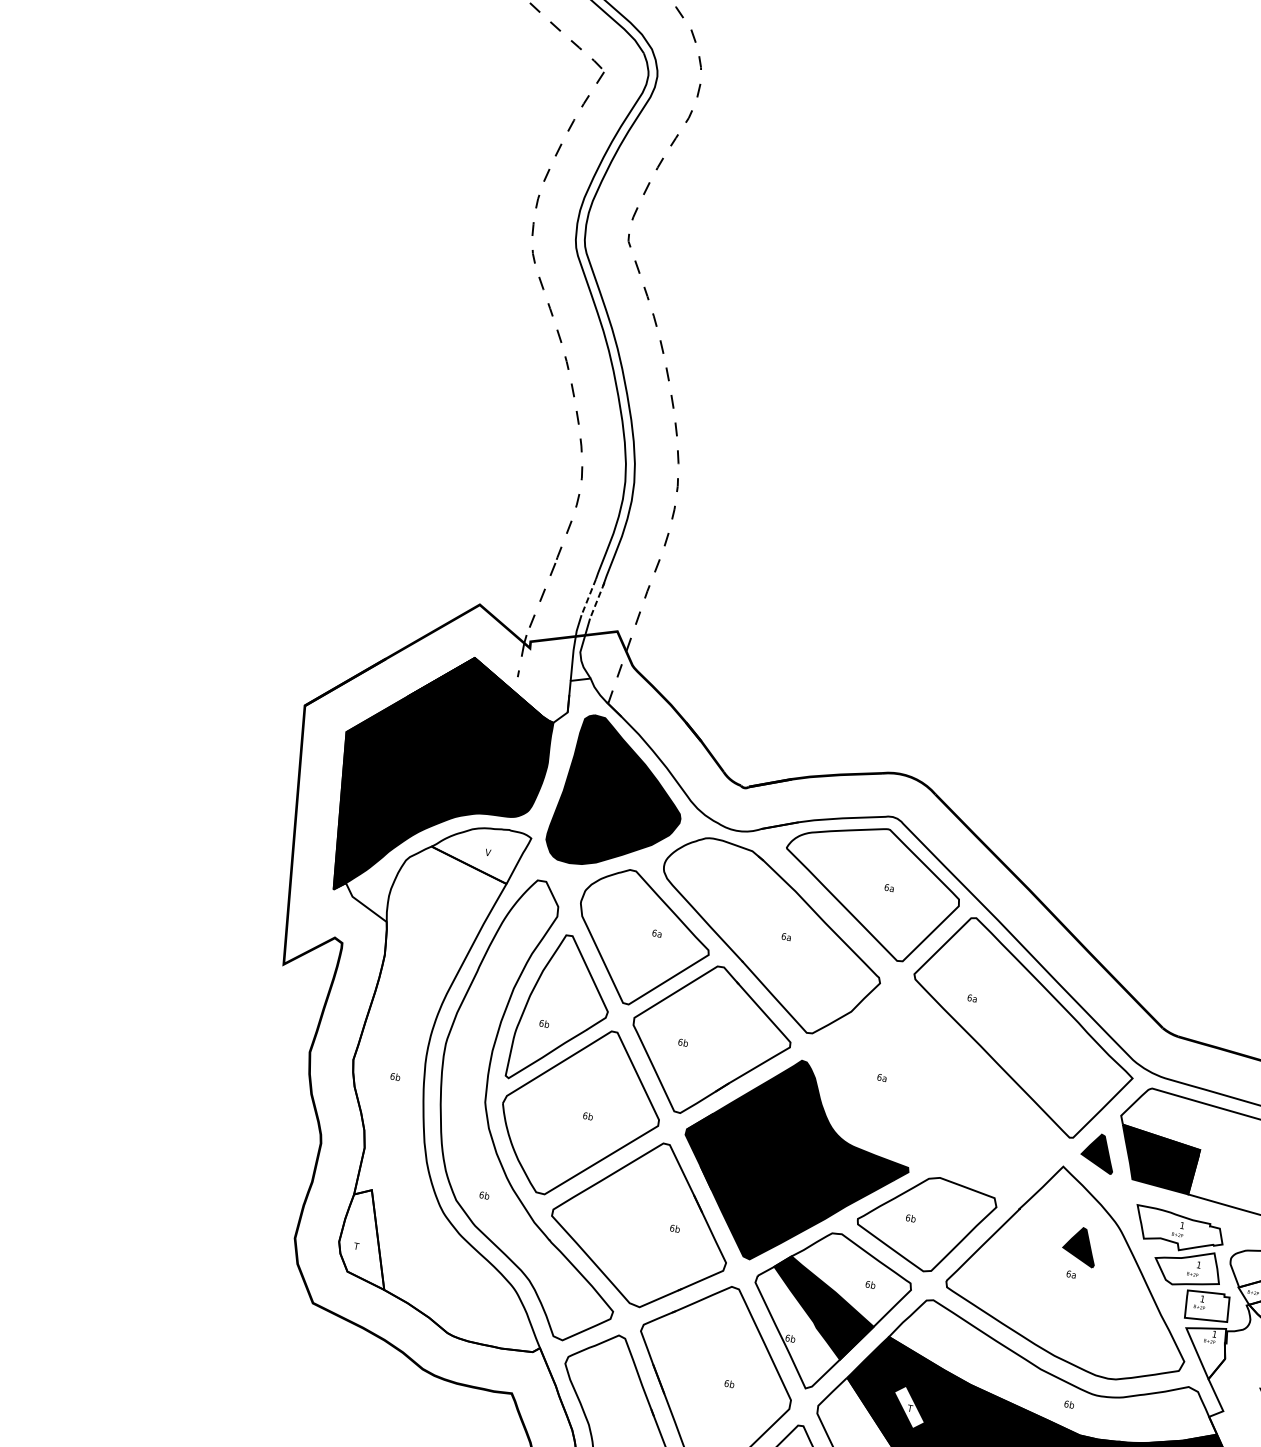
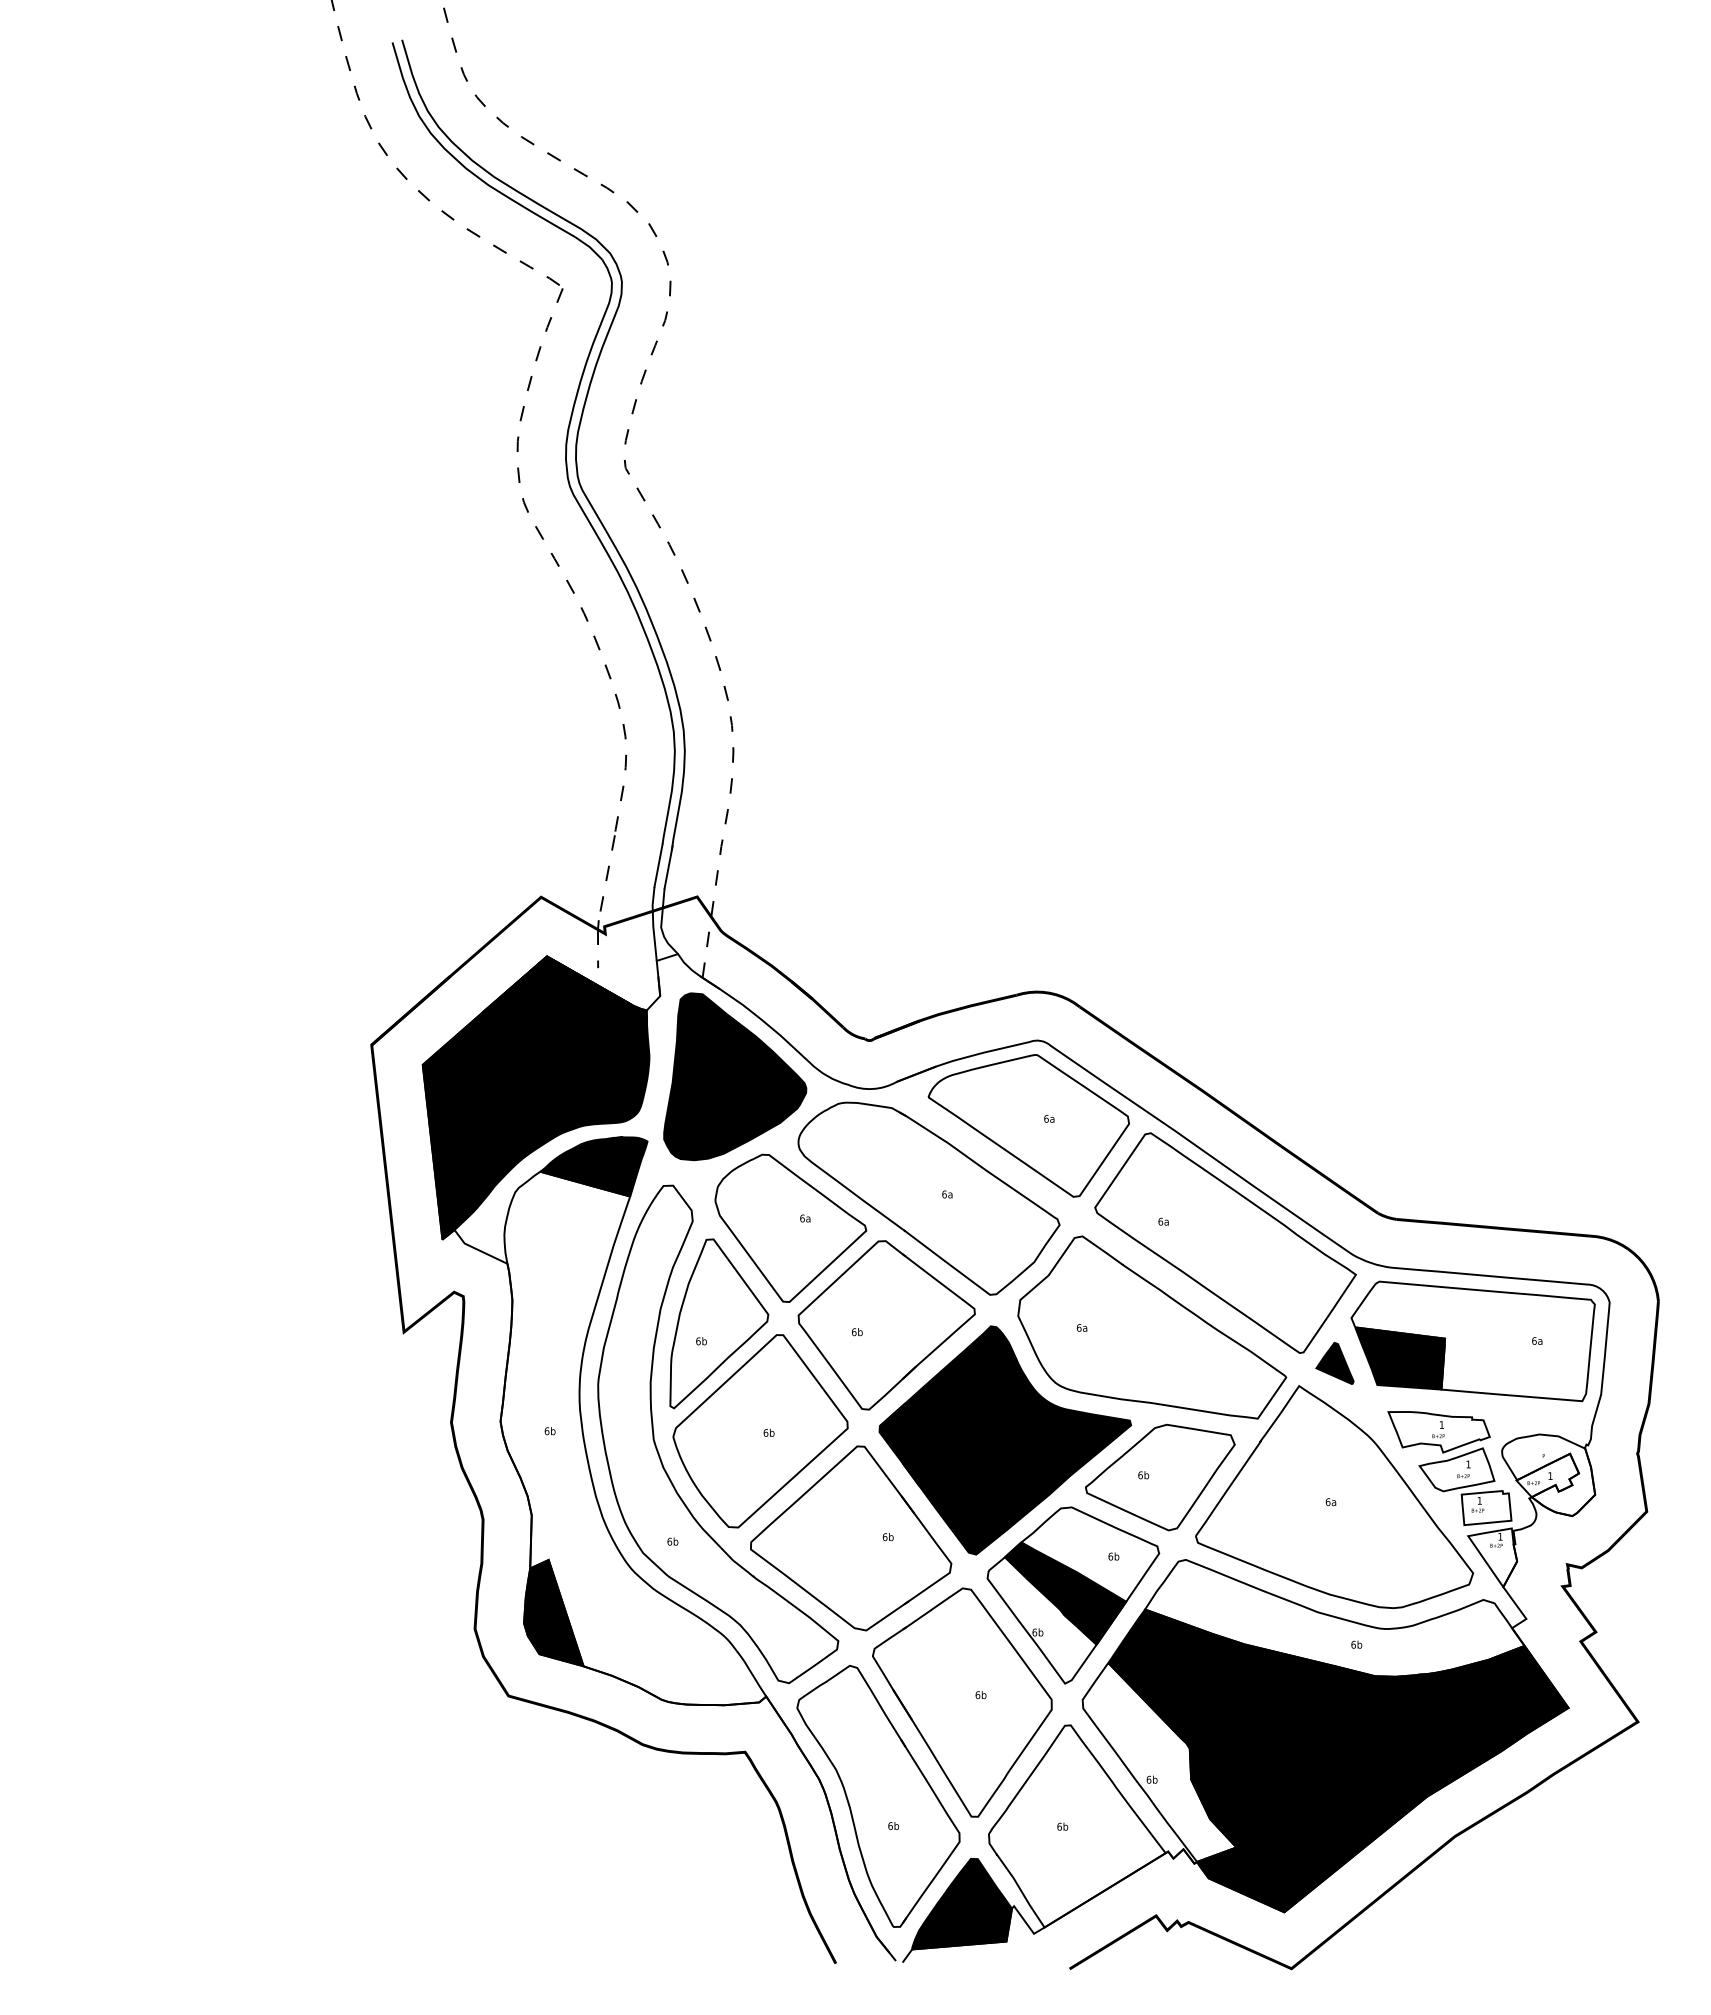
line: (588, 597) -> (658, 865), dashed -> solid
line: (597, 600) -> (668, 867), dashed -> solid
fill: (479, 851) -> (593, 1166), added
part: (944, 1089) -> (1152, 1327), added
fill: (367, 1237) -> (553, 1612), added
part: (1080, 1245) -> (1334, 1468), removed
fill: (909, 1407) -> (1182, 1682), added

